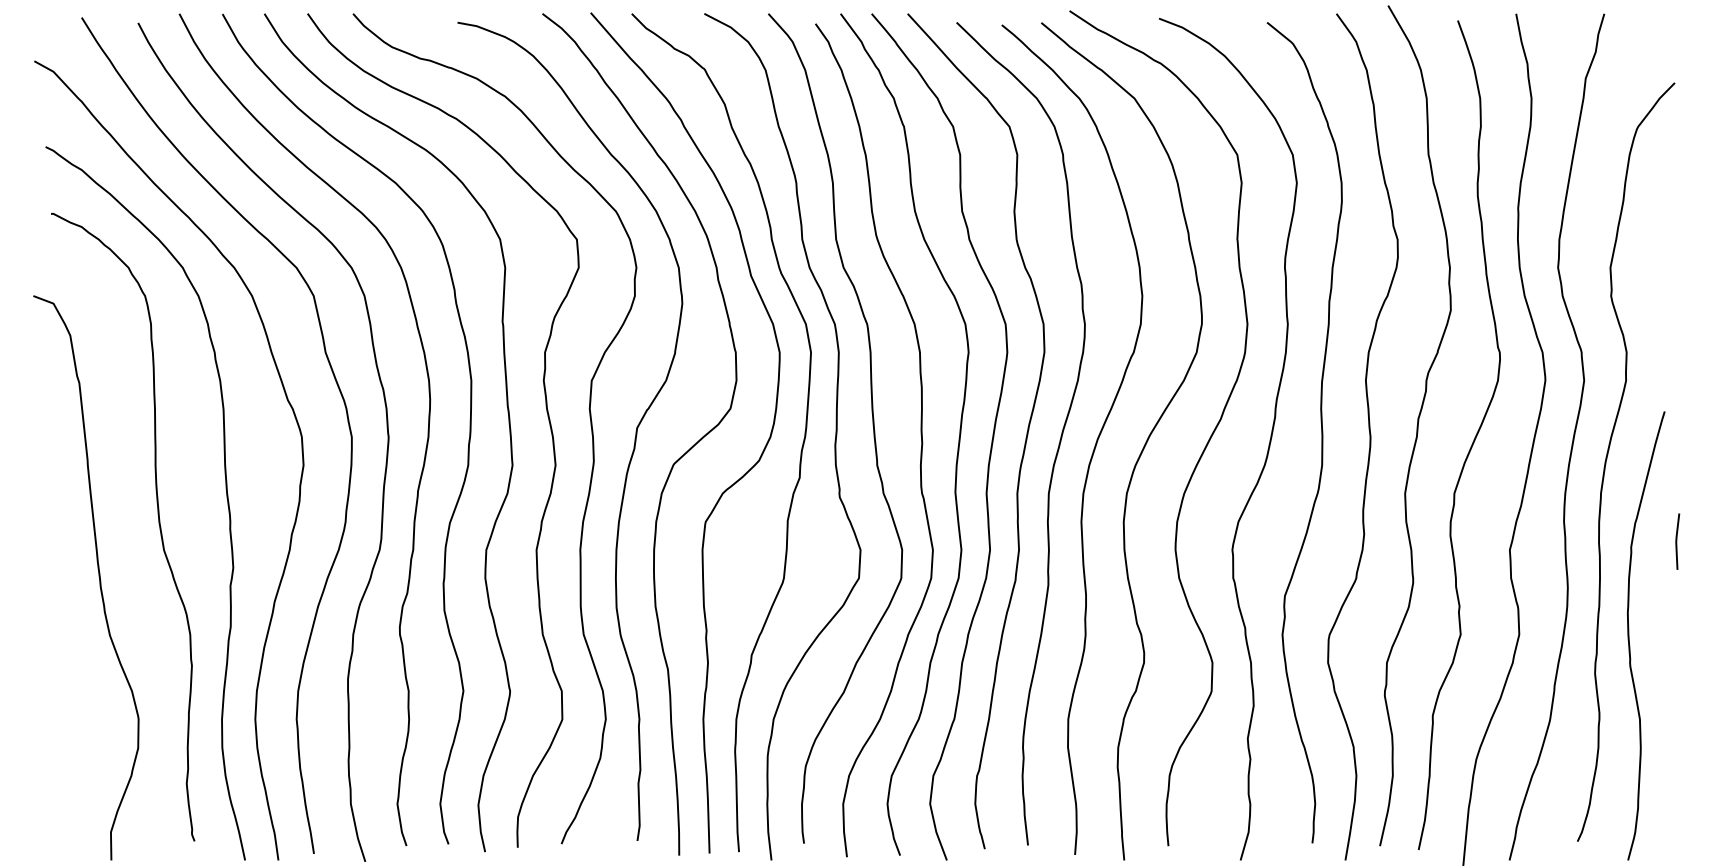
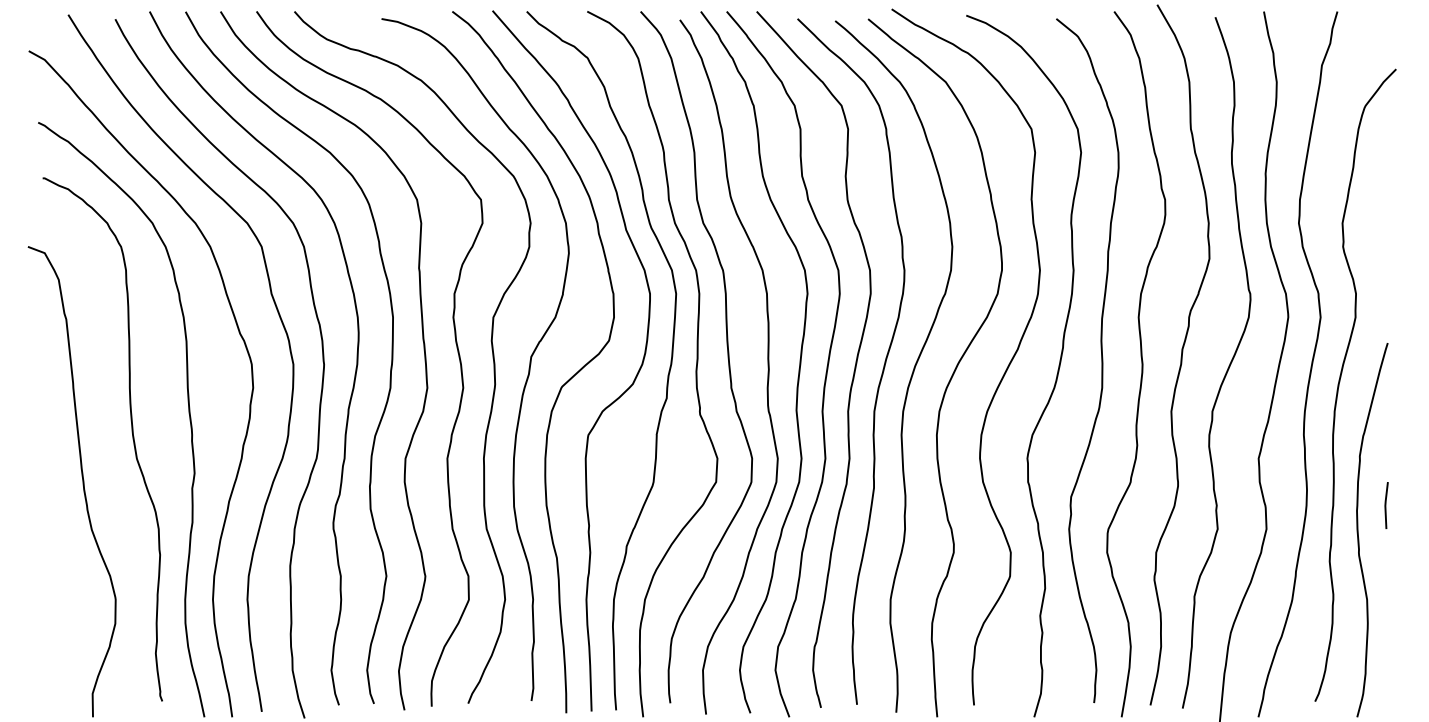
line: (1677, 541) -> (1386, 505), moved

